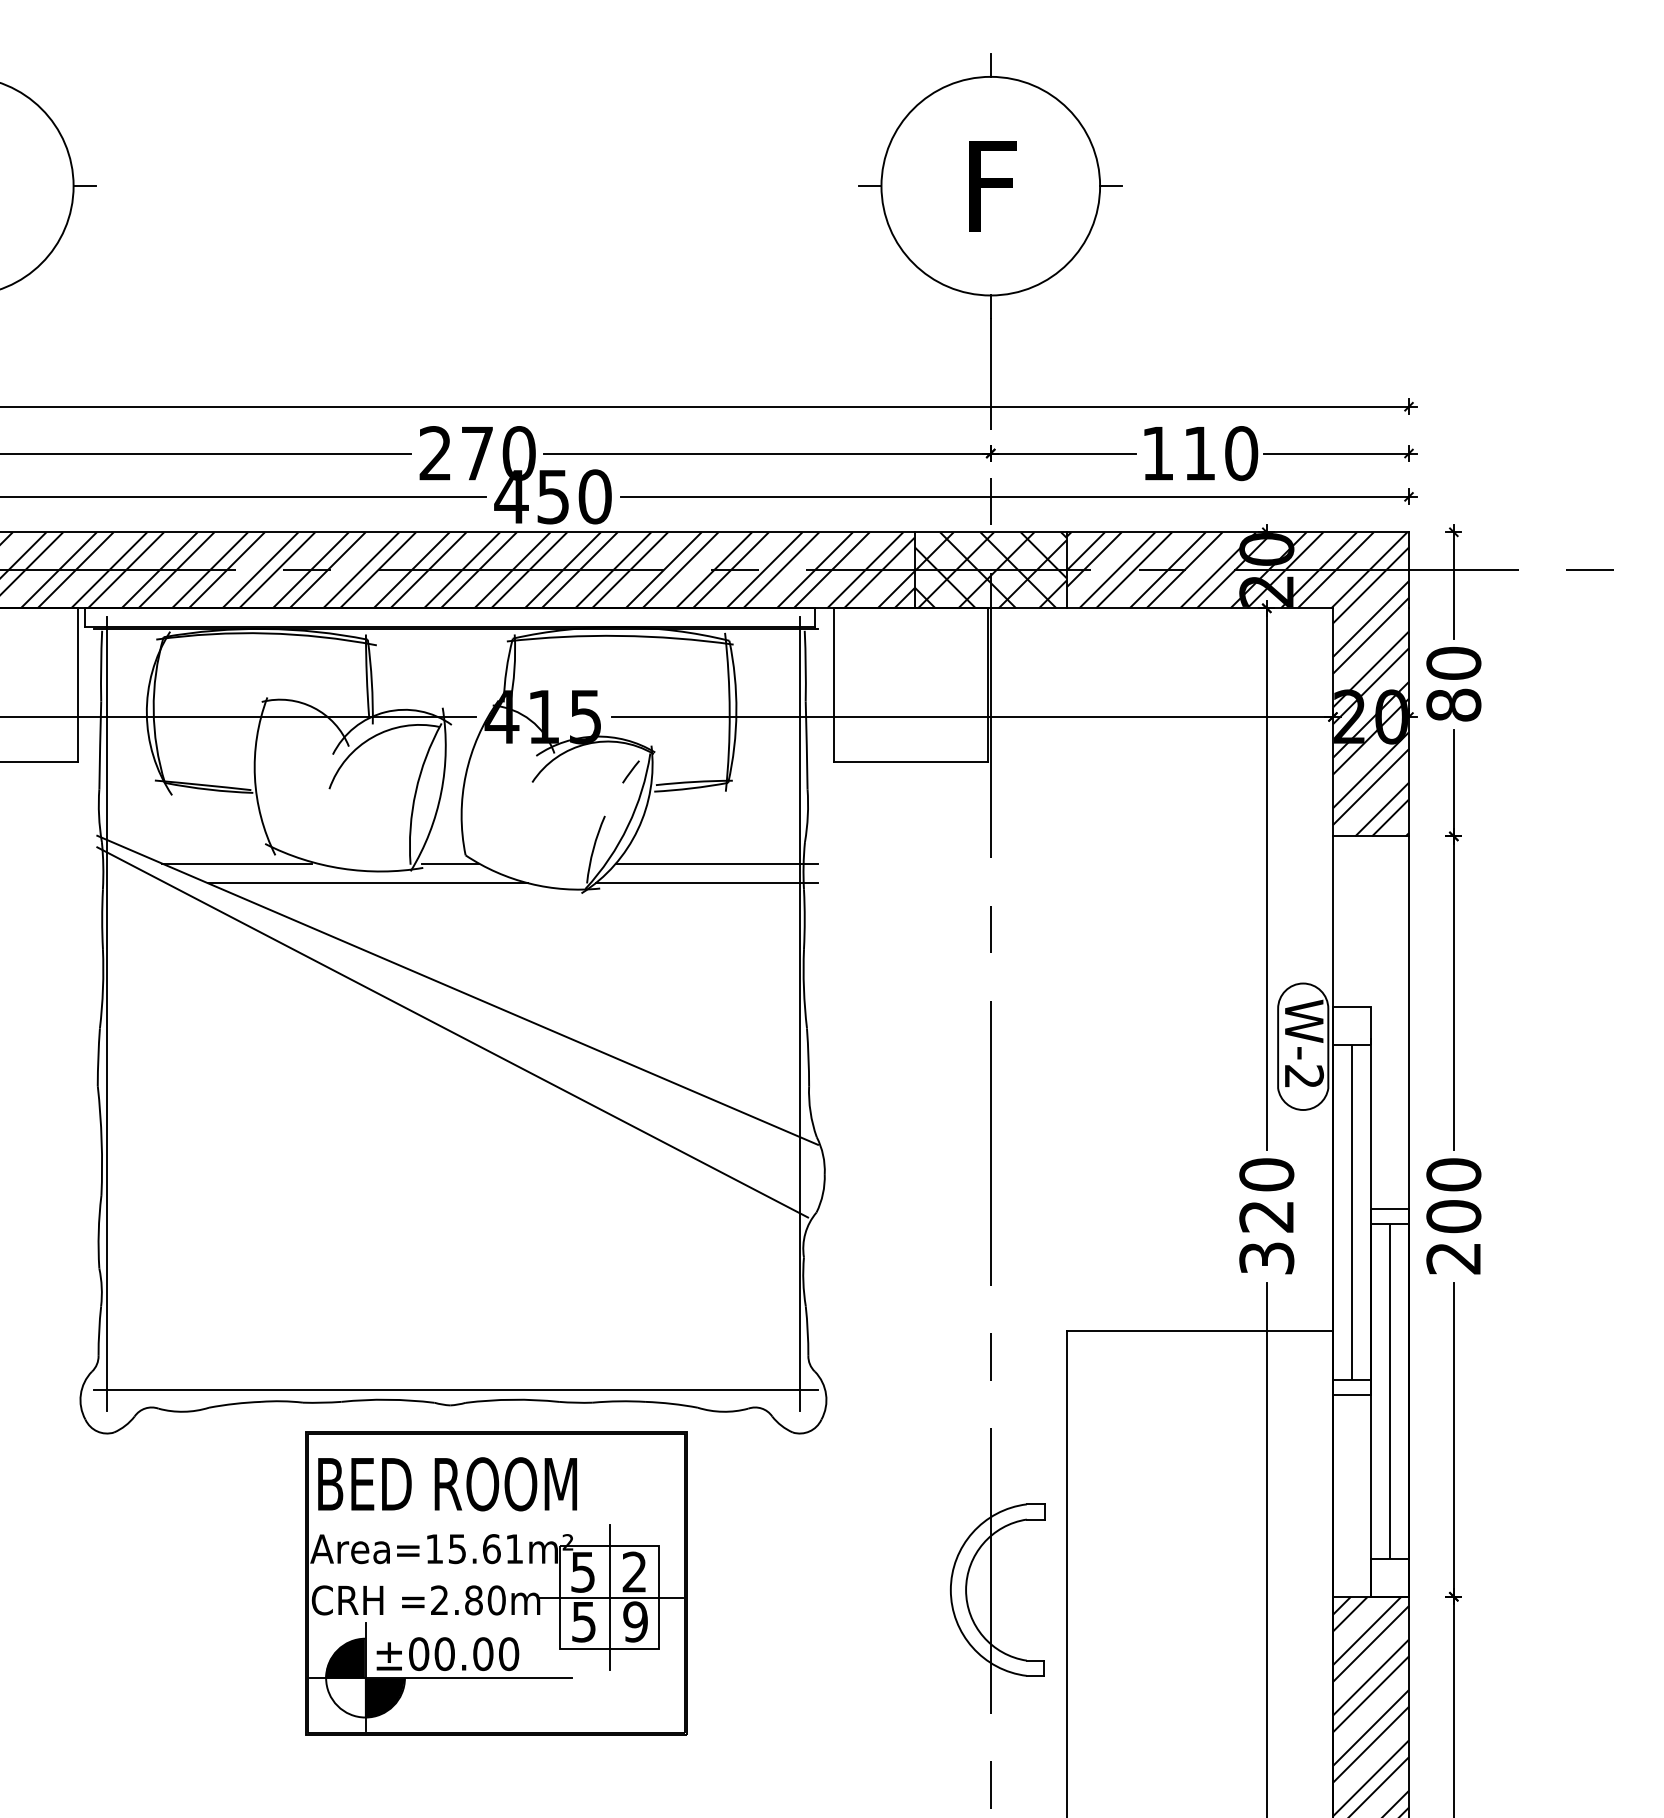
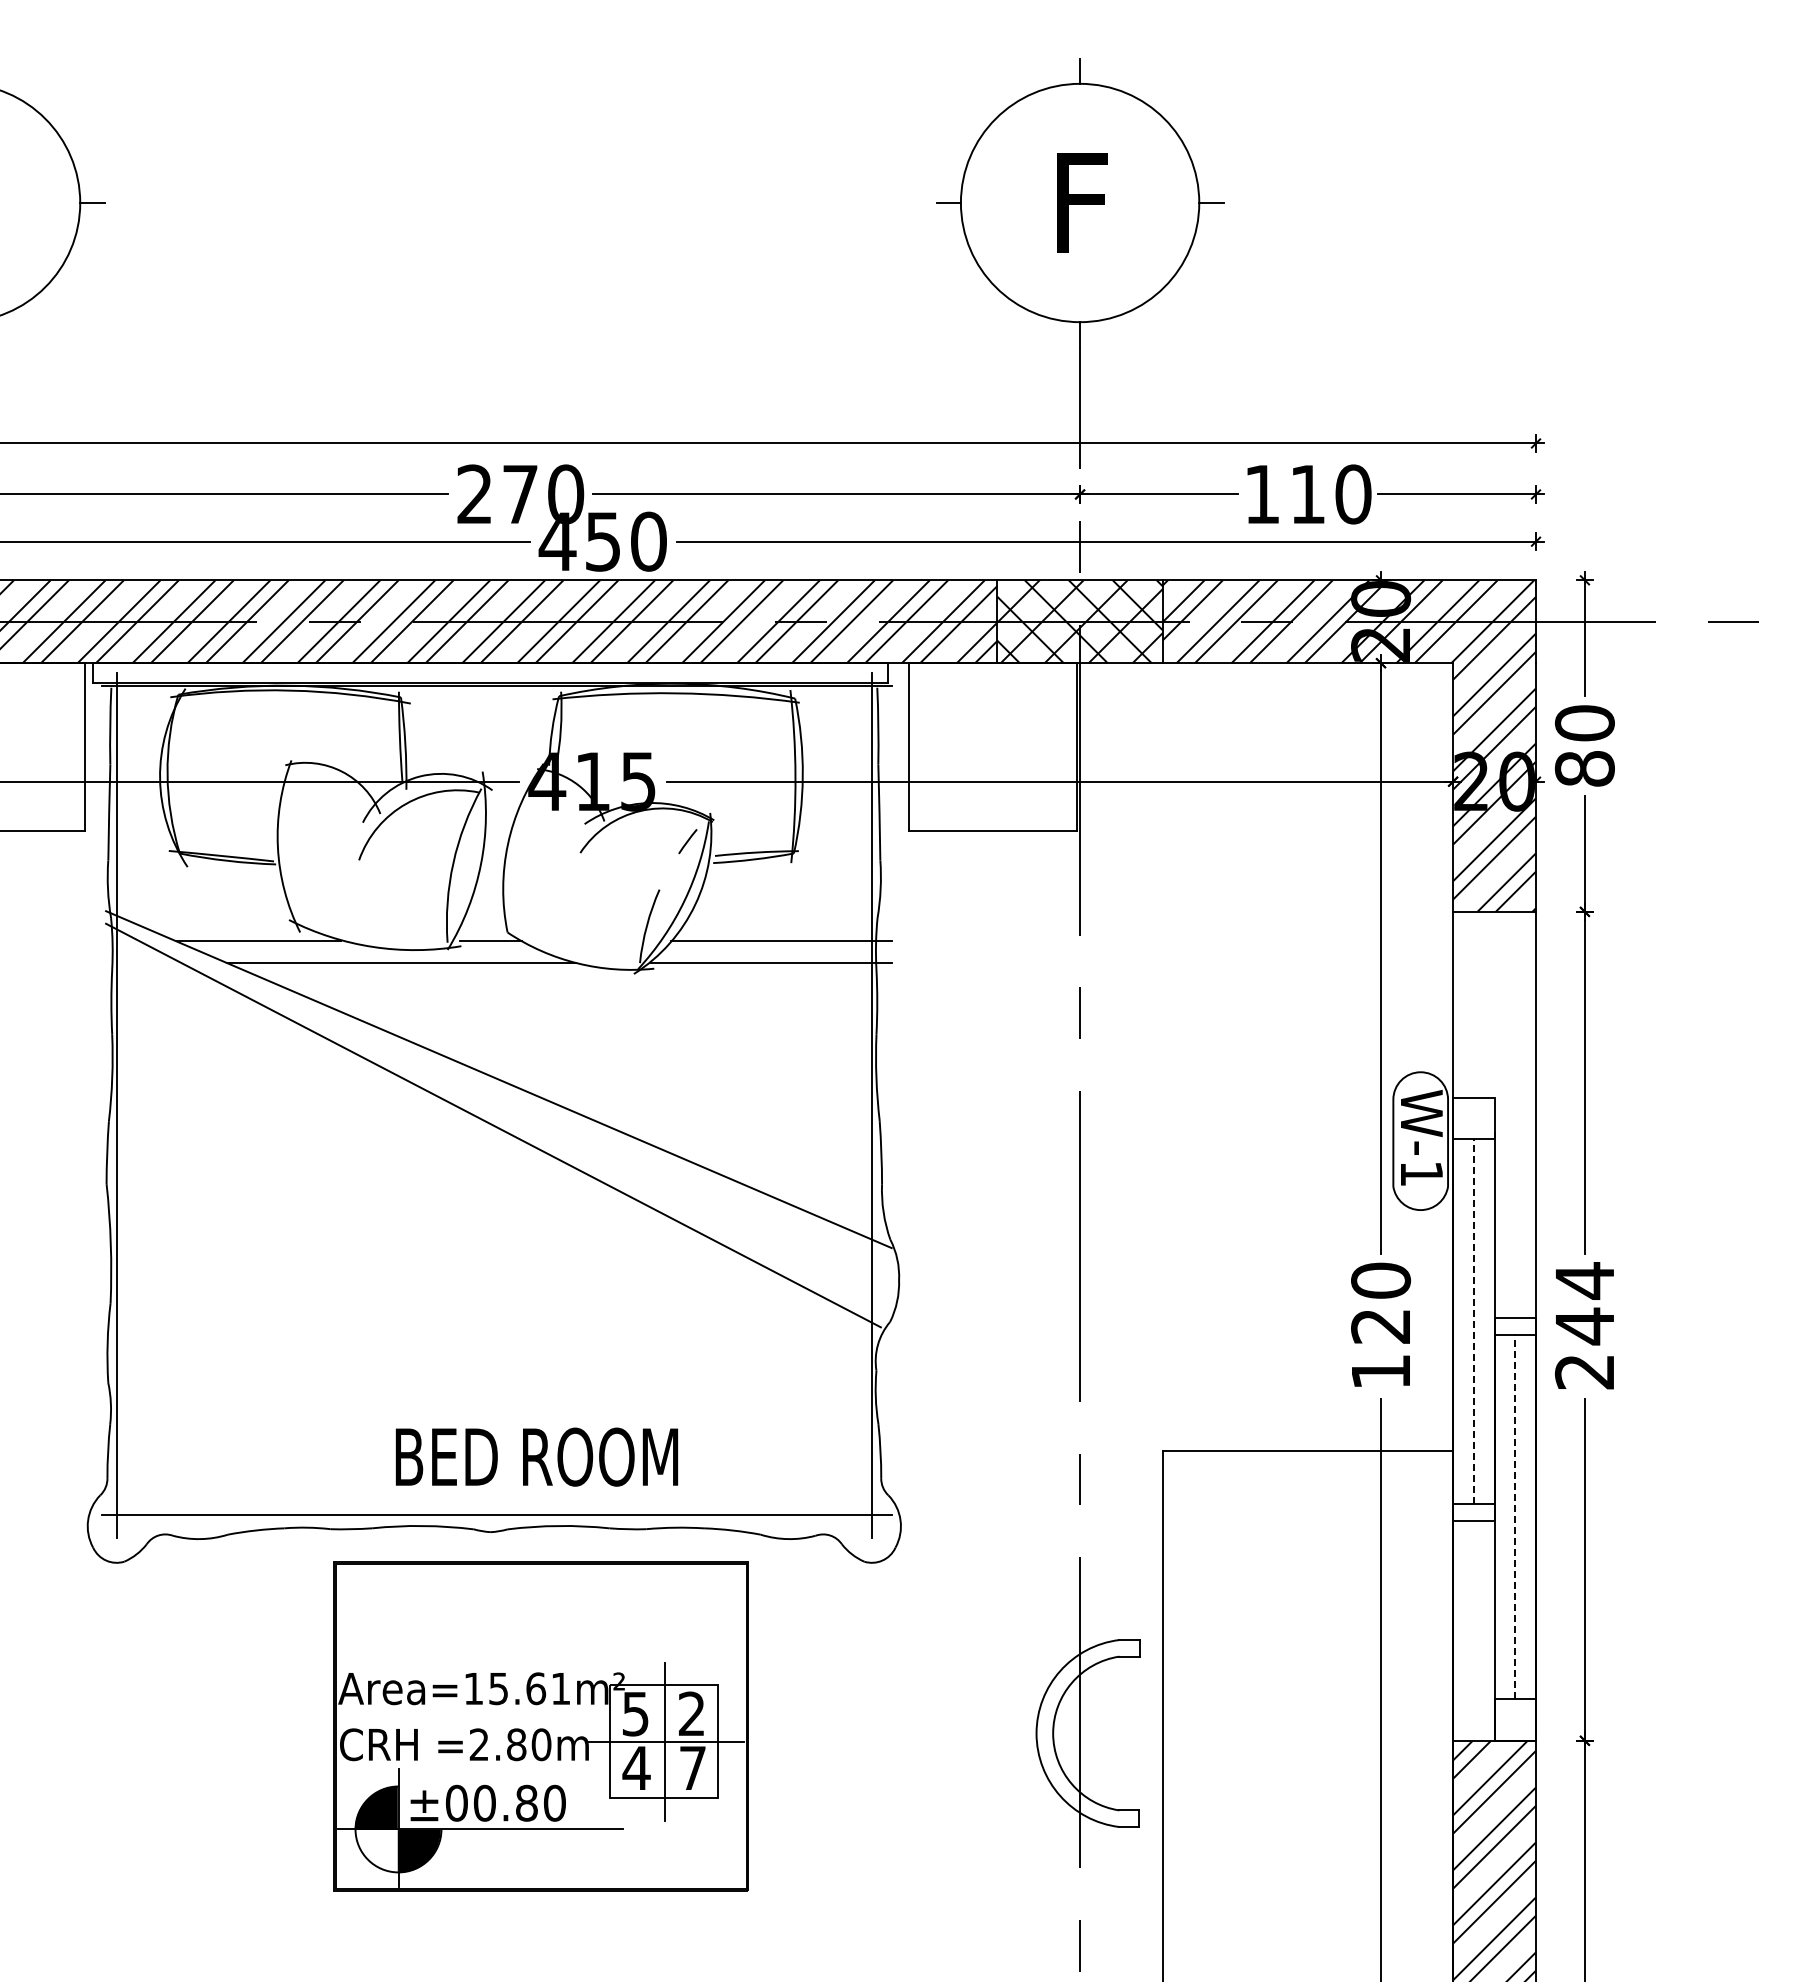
text: (1304, 1076) -> (1422, 1173), W-2 -> W-1
text: (1453, 1195) -> (1584, 1303), 200 -> 244
line: (1351, 1212) -> (1473, 1321), solid -> dashed
text: (1267, 1258) -> (1381, 1371), 320 -> 120
line: (1390, 1391) -> (1515, 1516), solid -> dashed
text: (447, 1483) -> (536, 1456), moved
text: (635, 1621) -> (692, 1767), 9 -> 7
text: (583, 1622) -> (636, 1768), 5 -> 4
text: (482, 1654) -> (526, 1803), ±00.00 -> ±00.80

